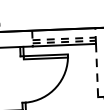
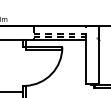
line: (96, 71) -> (85, 62), dashed -> solid

